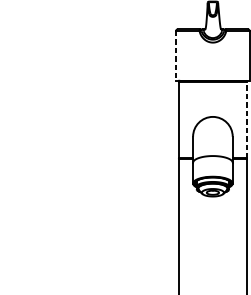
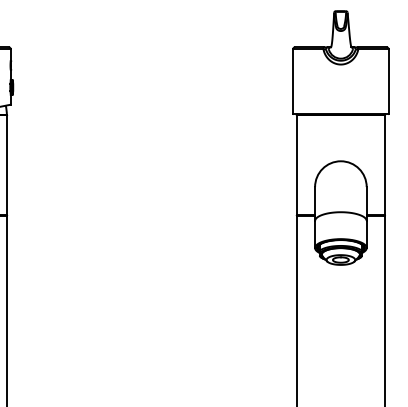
line: (176, 56) -> (293, 82), dashed -> solid
line: (246, 119) -> (384, 164), dashed -> solid

